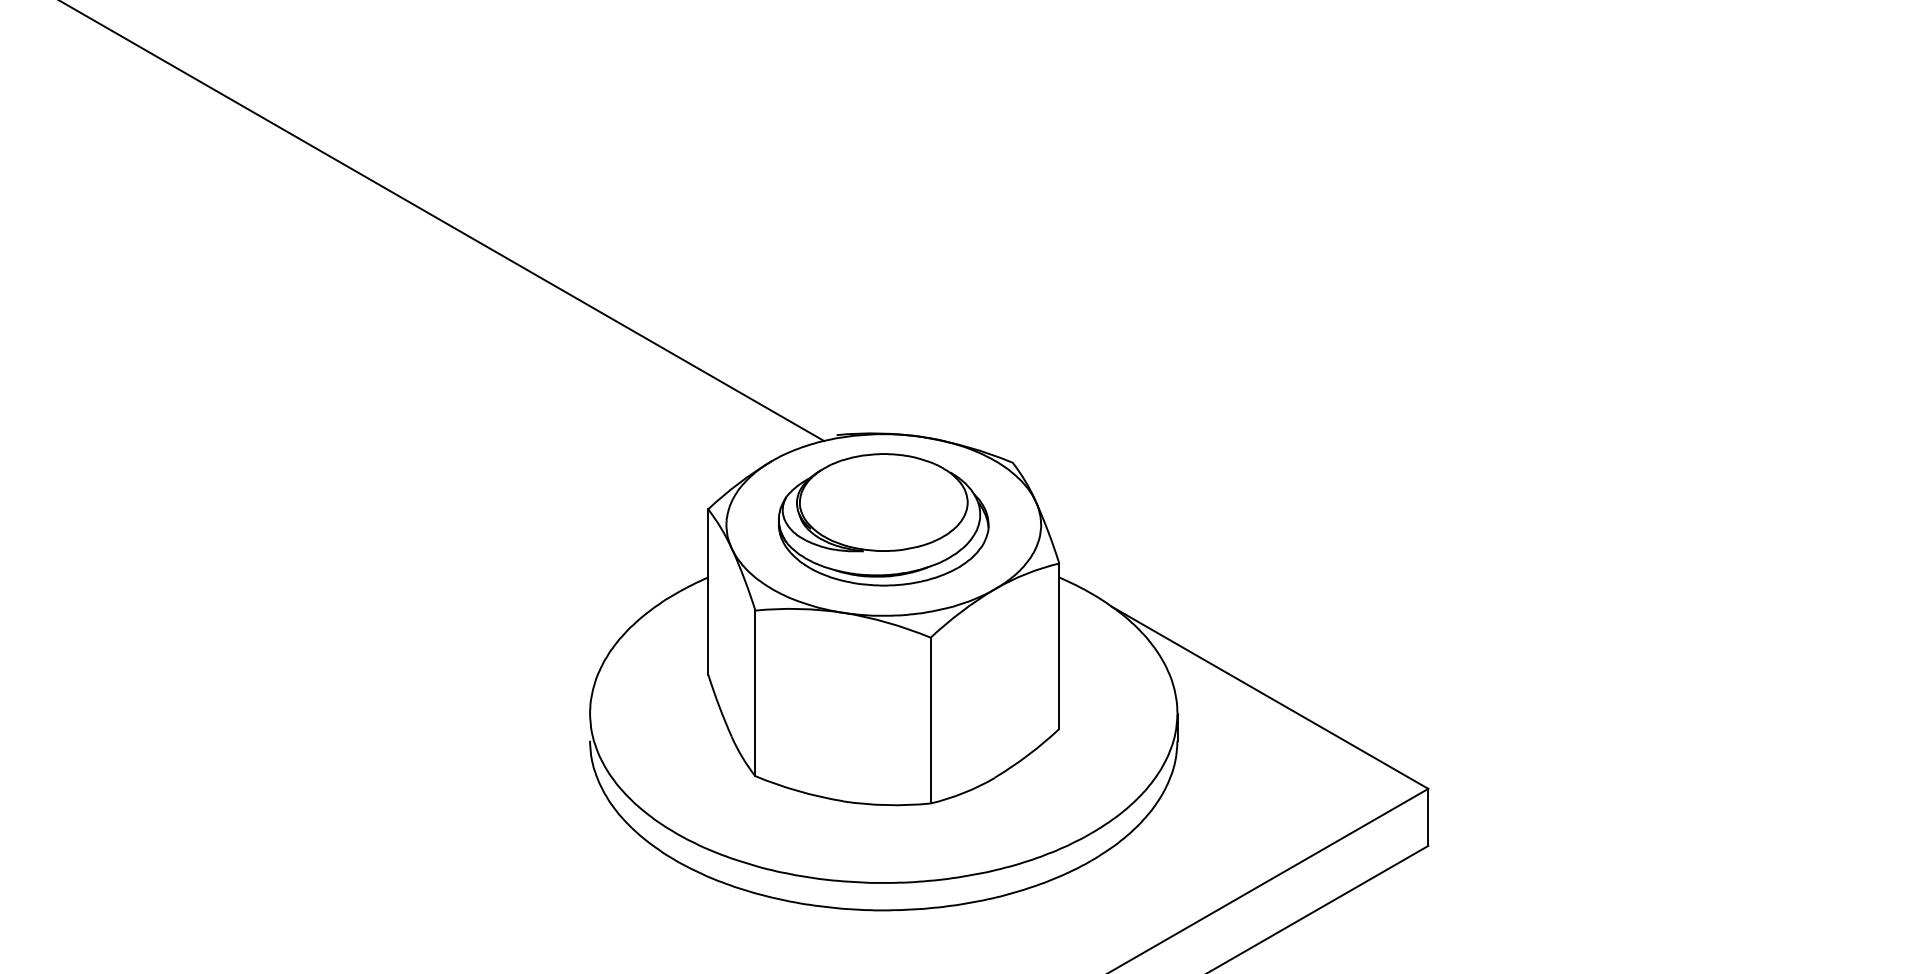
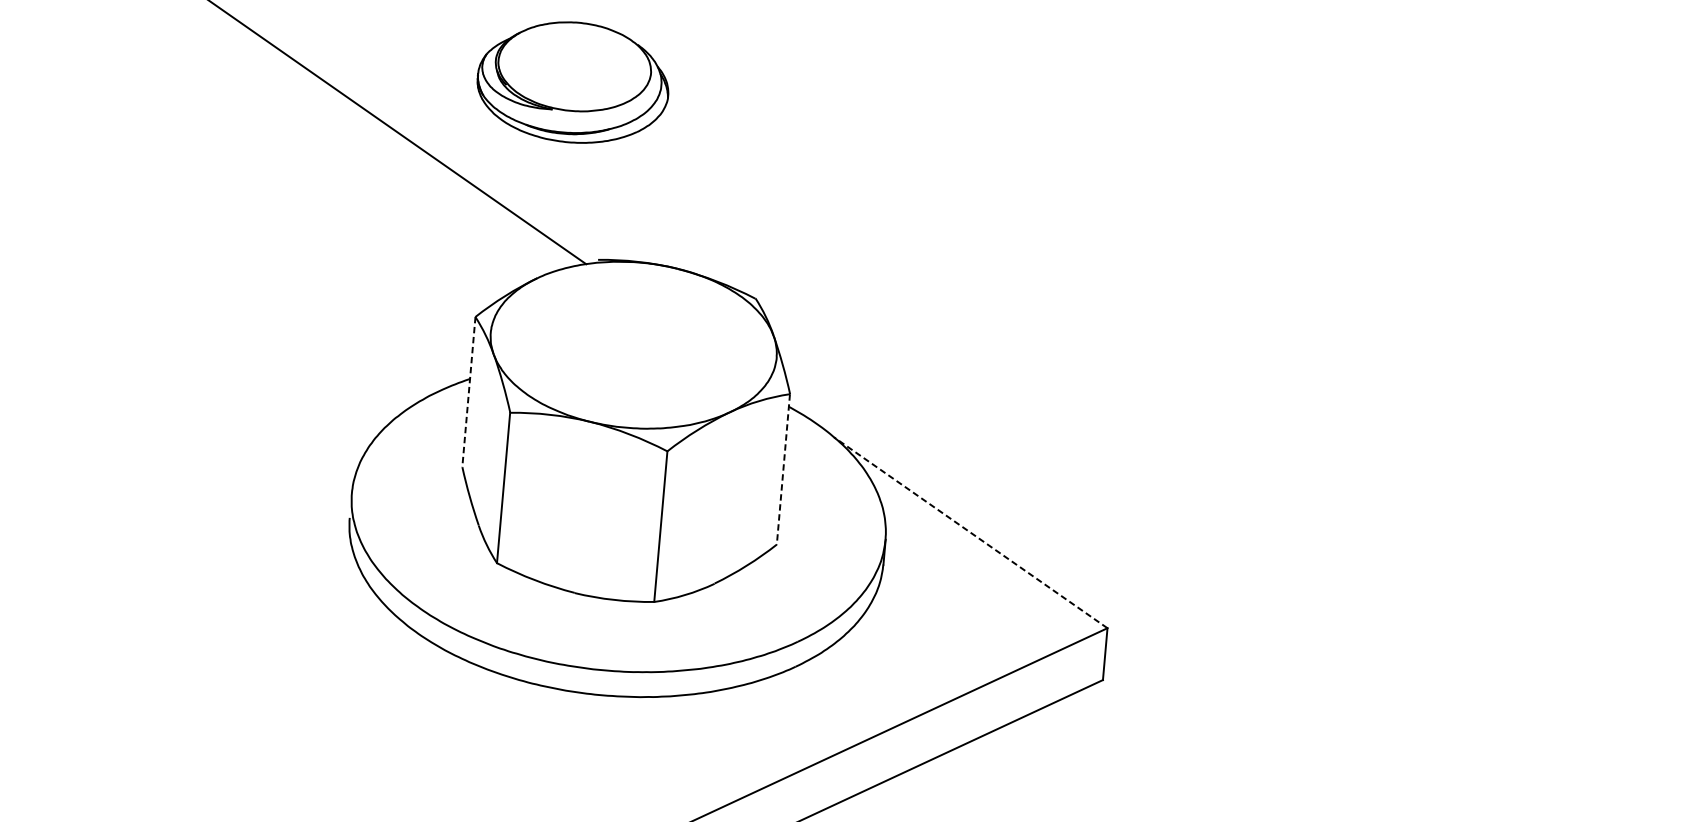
part: (883, 519) -> (573, 82), moved
line: (708, 591) -> (469, 391), solid -> dashed
line: (1059, 646) -> (783, 469), solid -> dashed
line: (1269, 697) -> (970, 532), solid -> dashed

